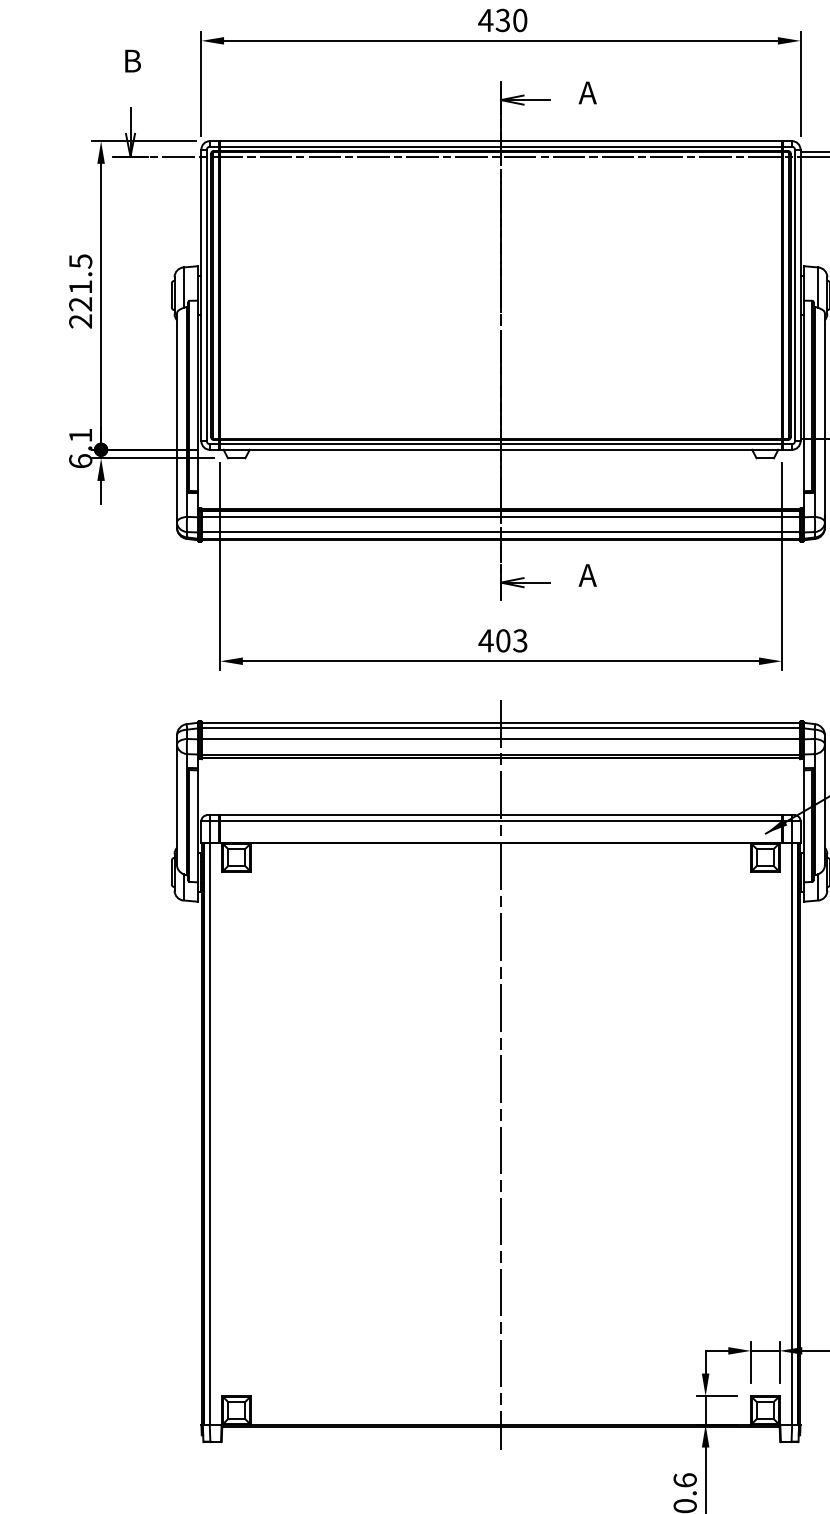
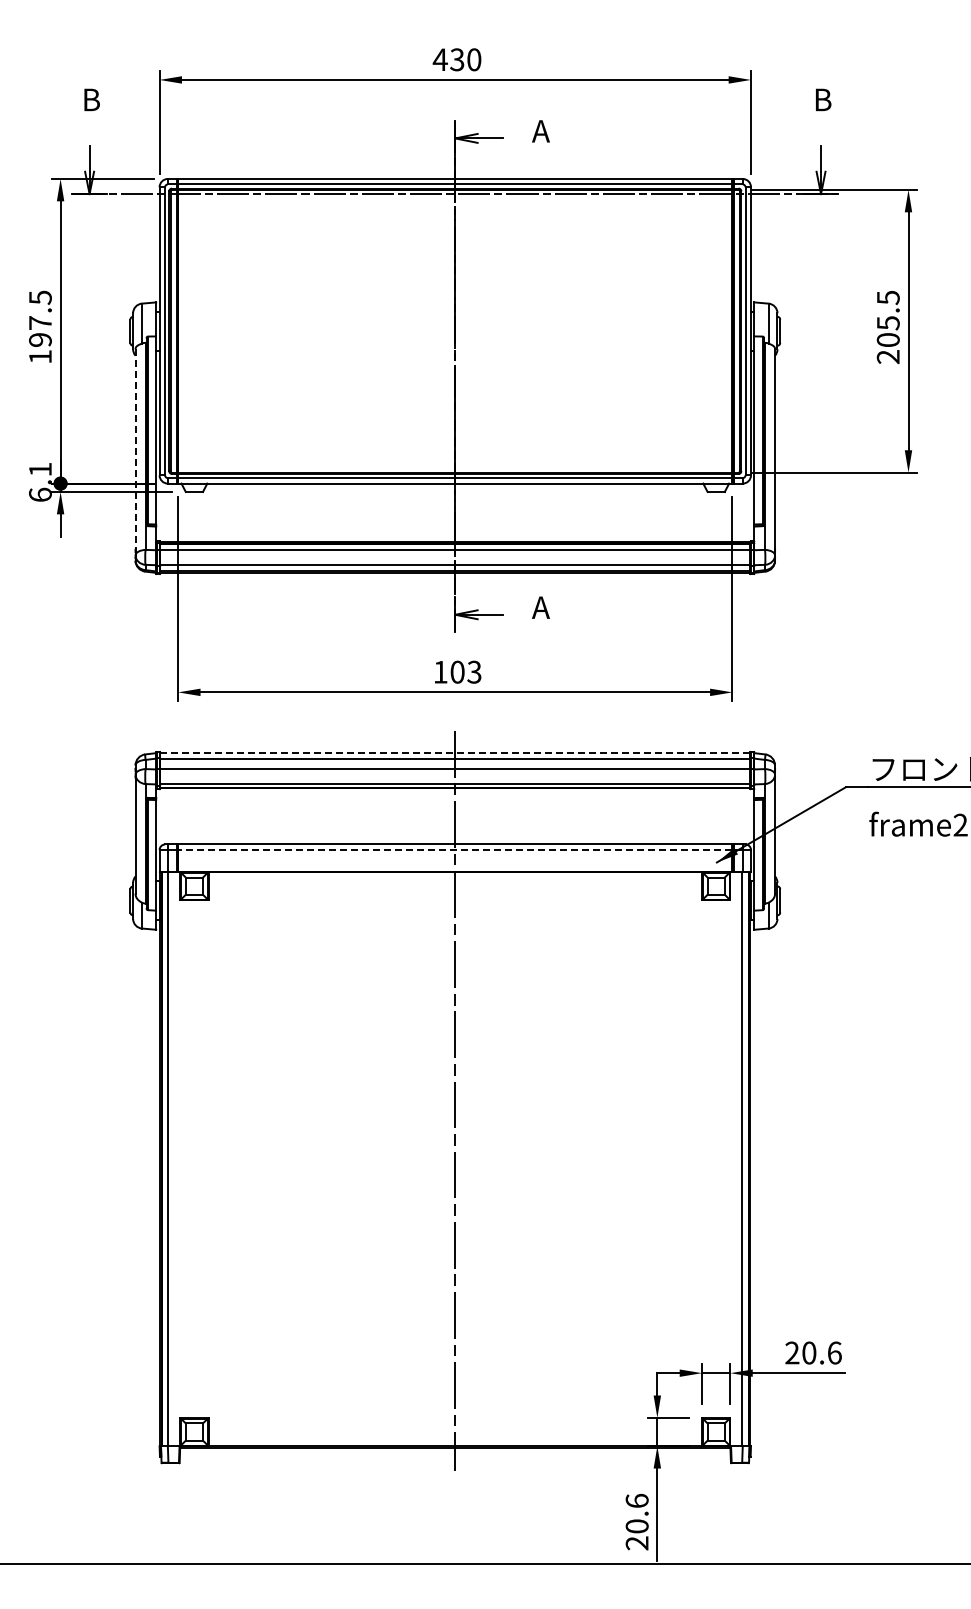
text: (80, 303) -> (40, 339), 221.5 -> 197.5
line: (176, 414) -> (135, 448), solid -> dashed
text: (485, 641) -> (440, 672), 403 -> 103
line: (501, 723) -> (455, 753), solid -> dashed
line: (500, 821) -> (454, 850), solid -> dashed

